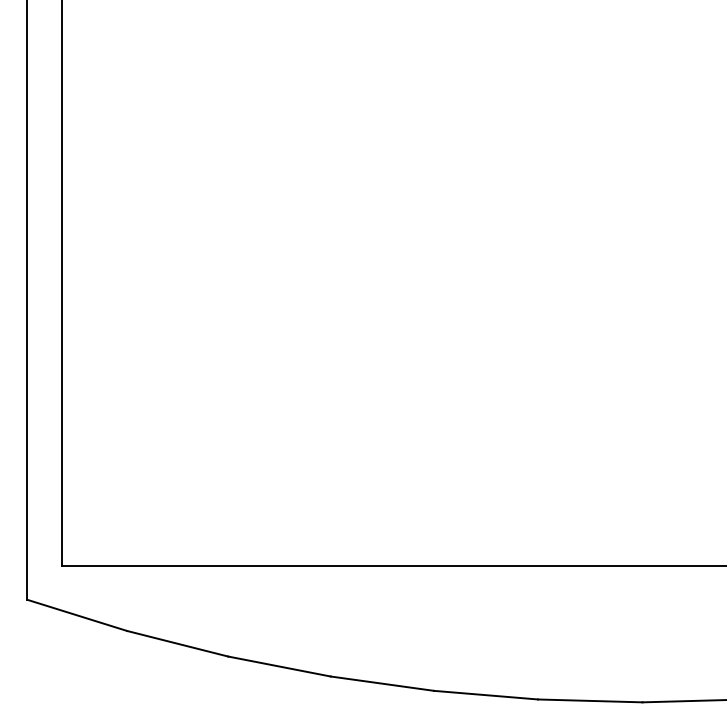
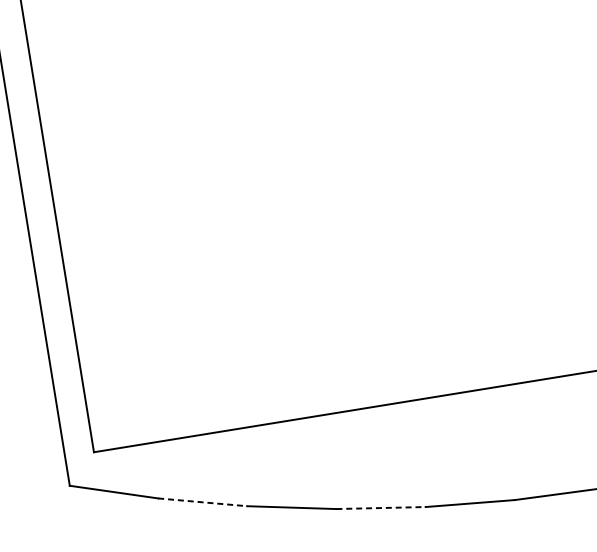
line: (178, 643) -> (203, 501), solid -> dashed
line: (382, 683) -> (381, 507), solid -> dashed

